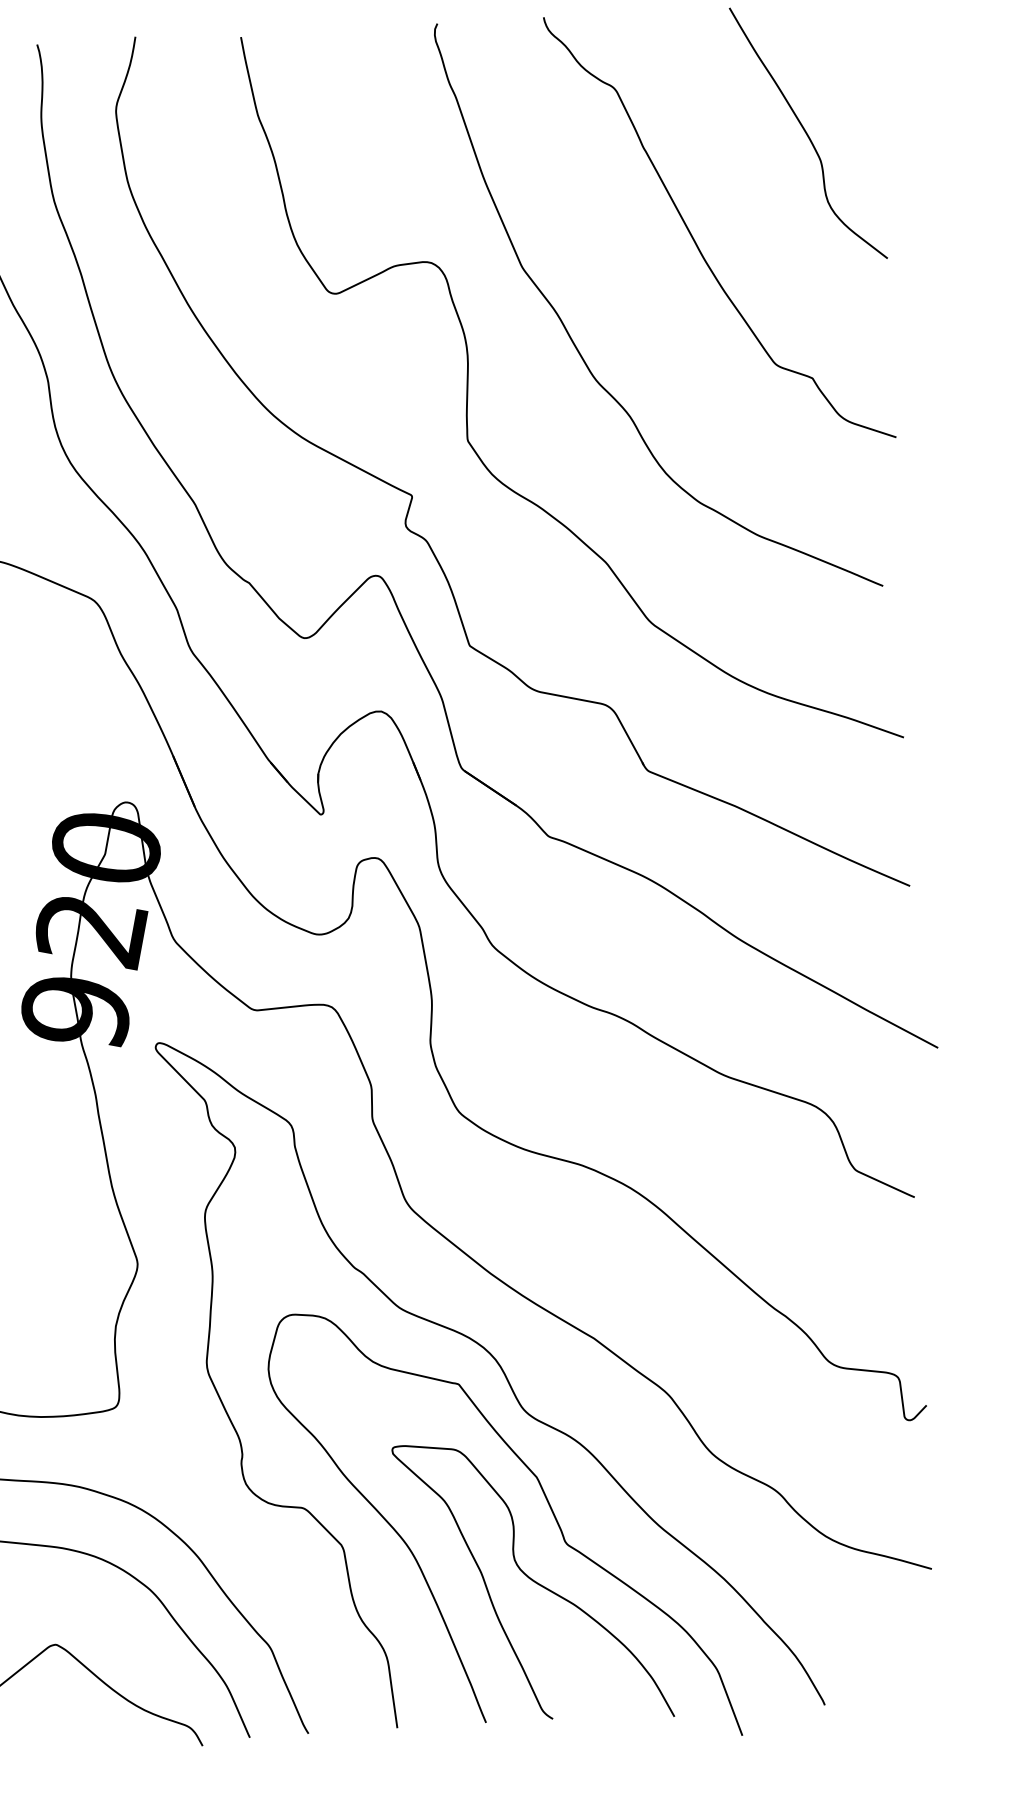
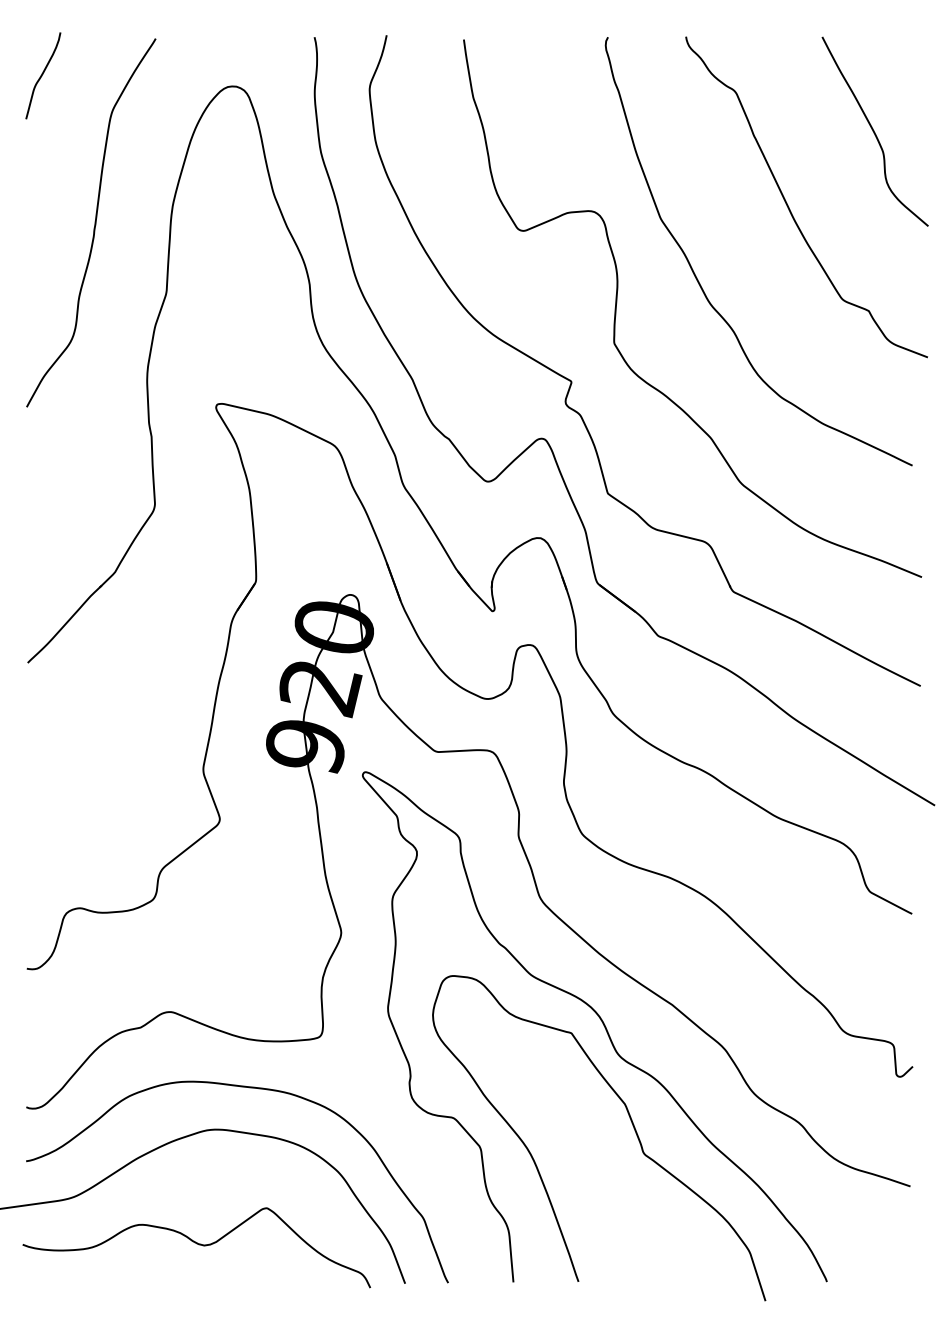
curve: (533, 1580) -> (618, 1179), removed

